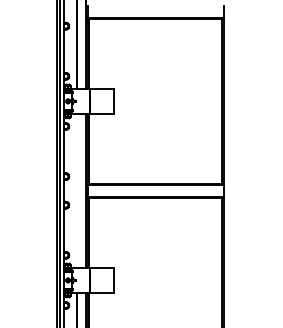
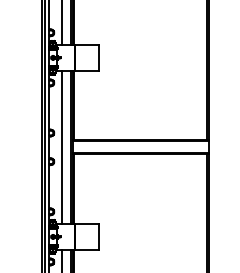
line: (76, 190) -> (61, 146), added

